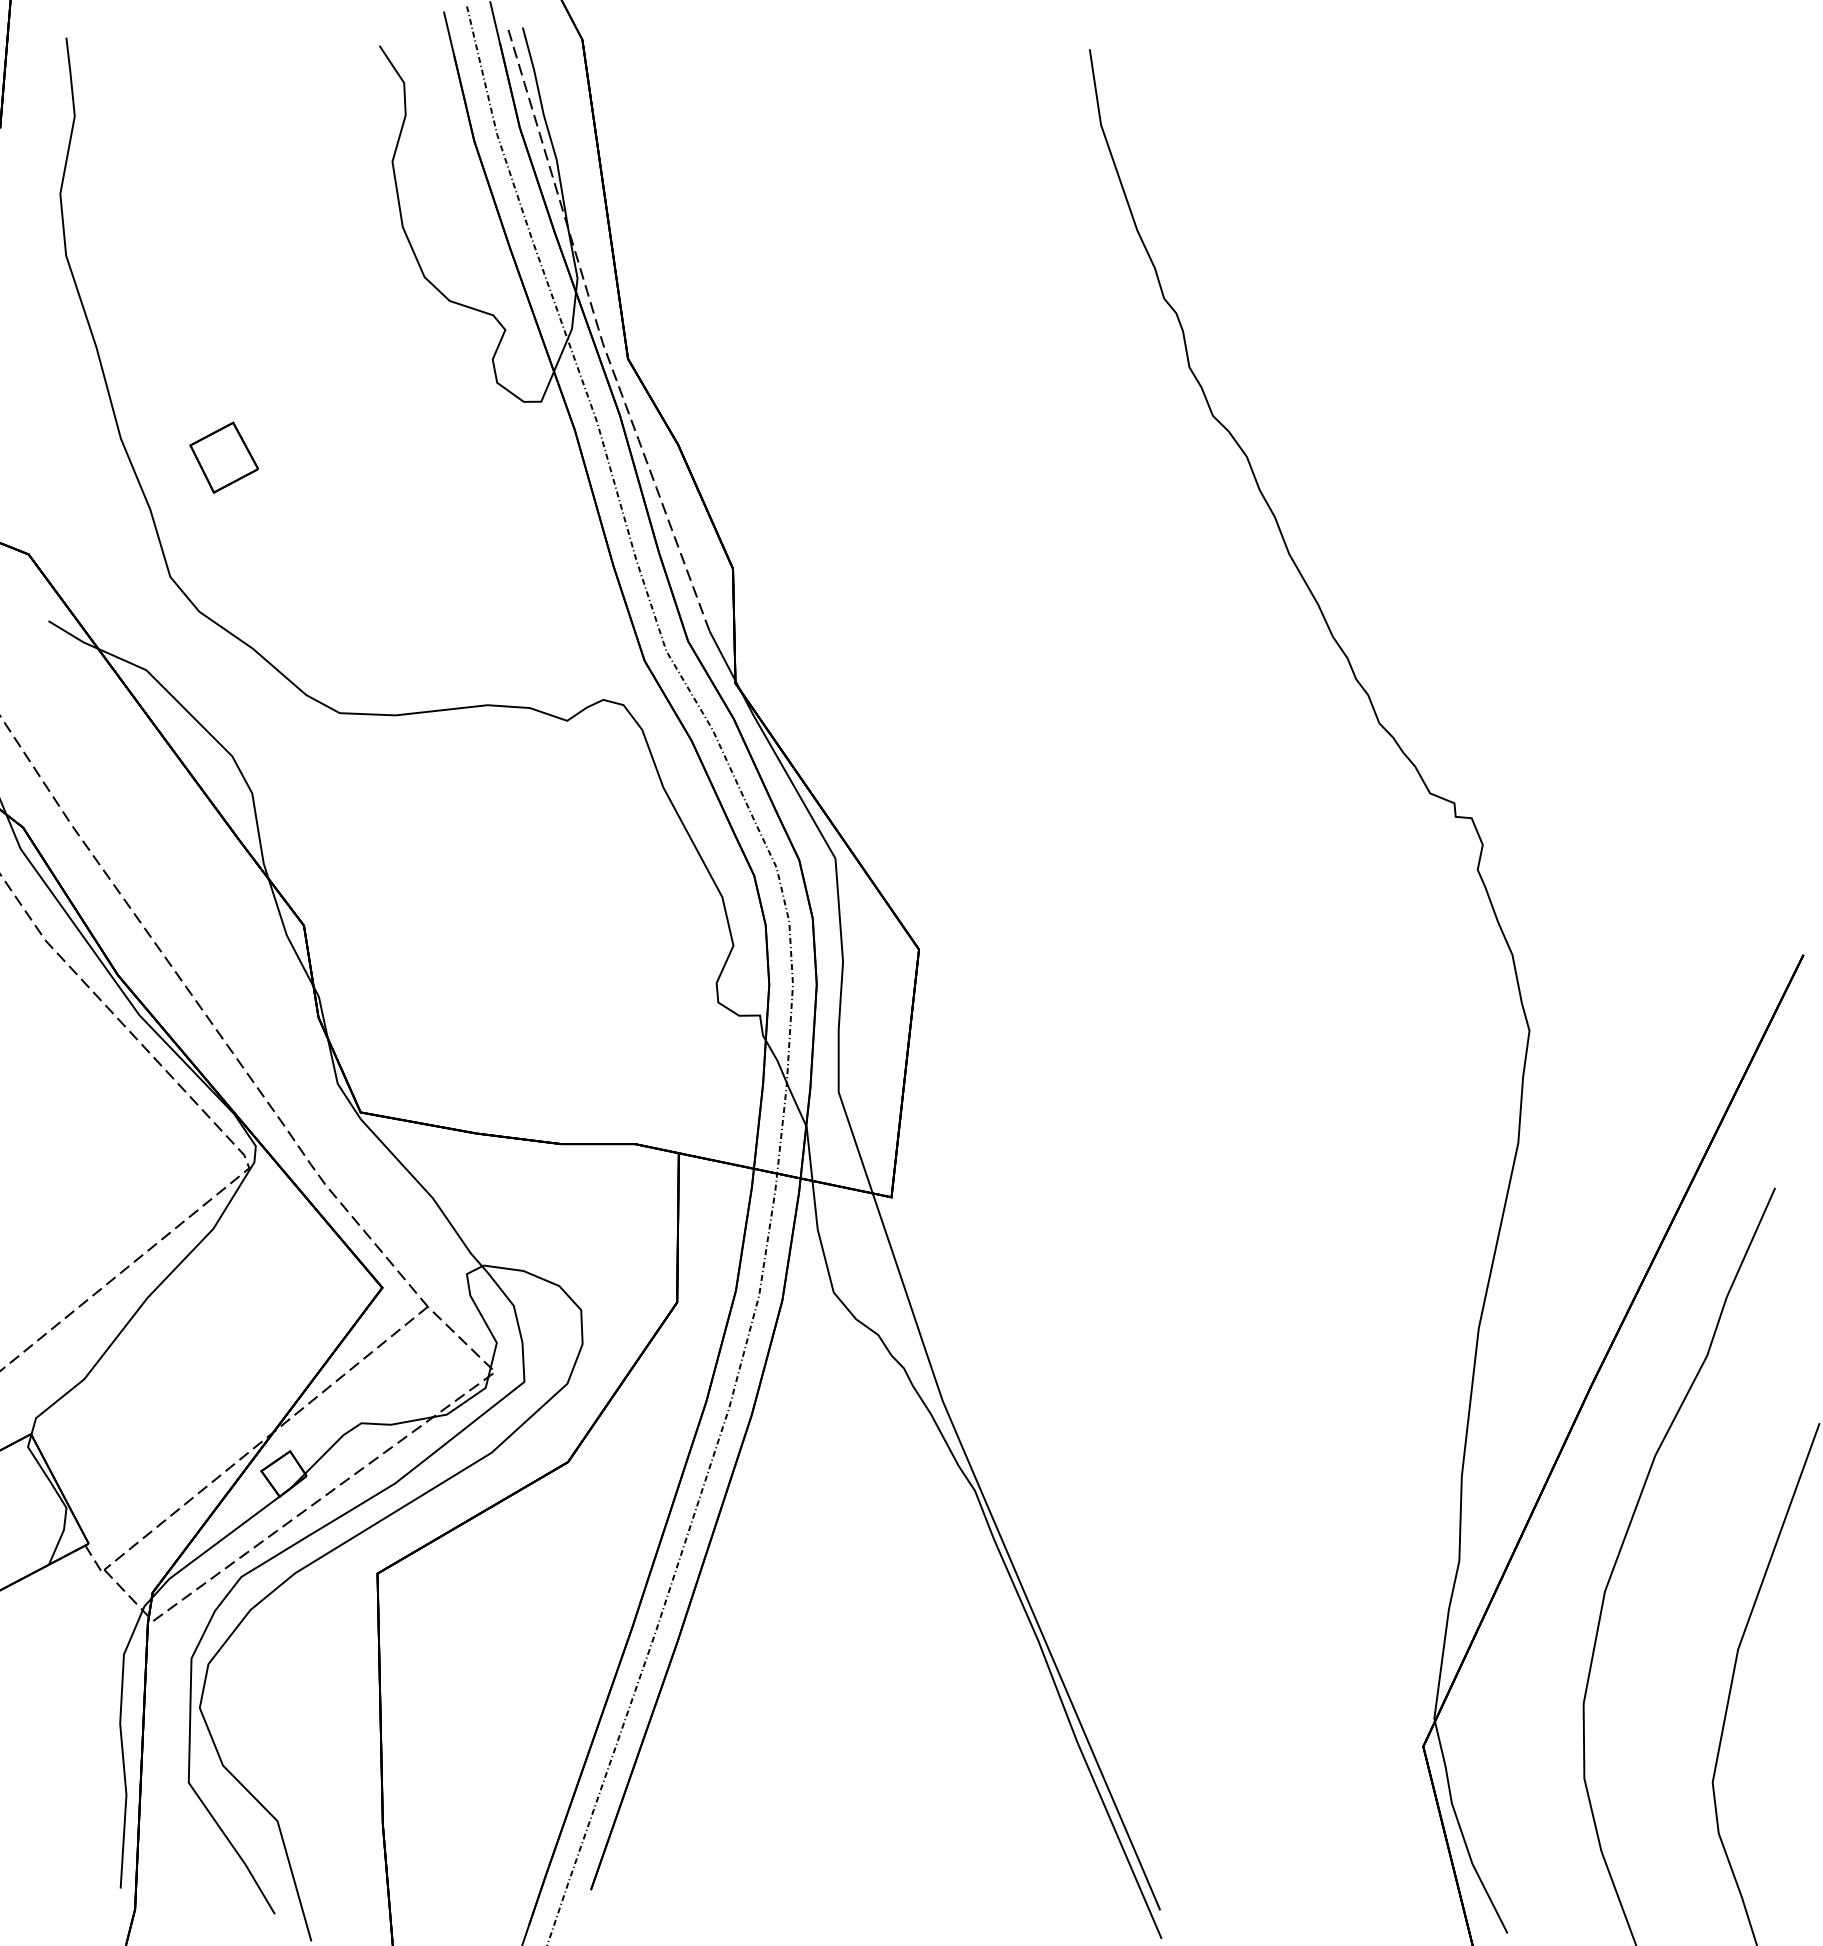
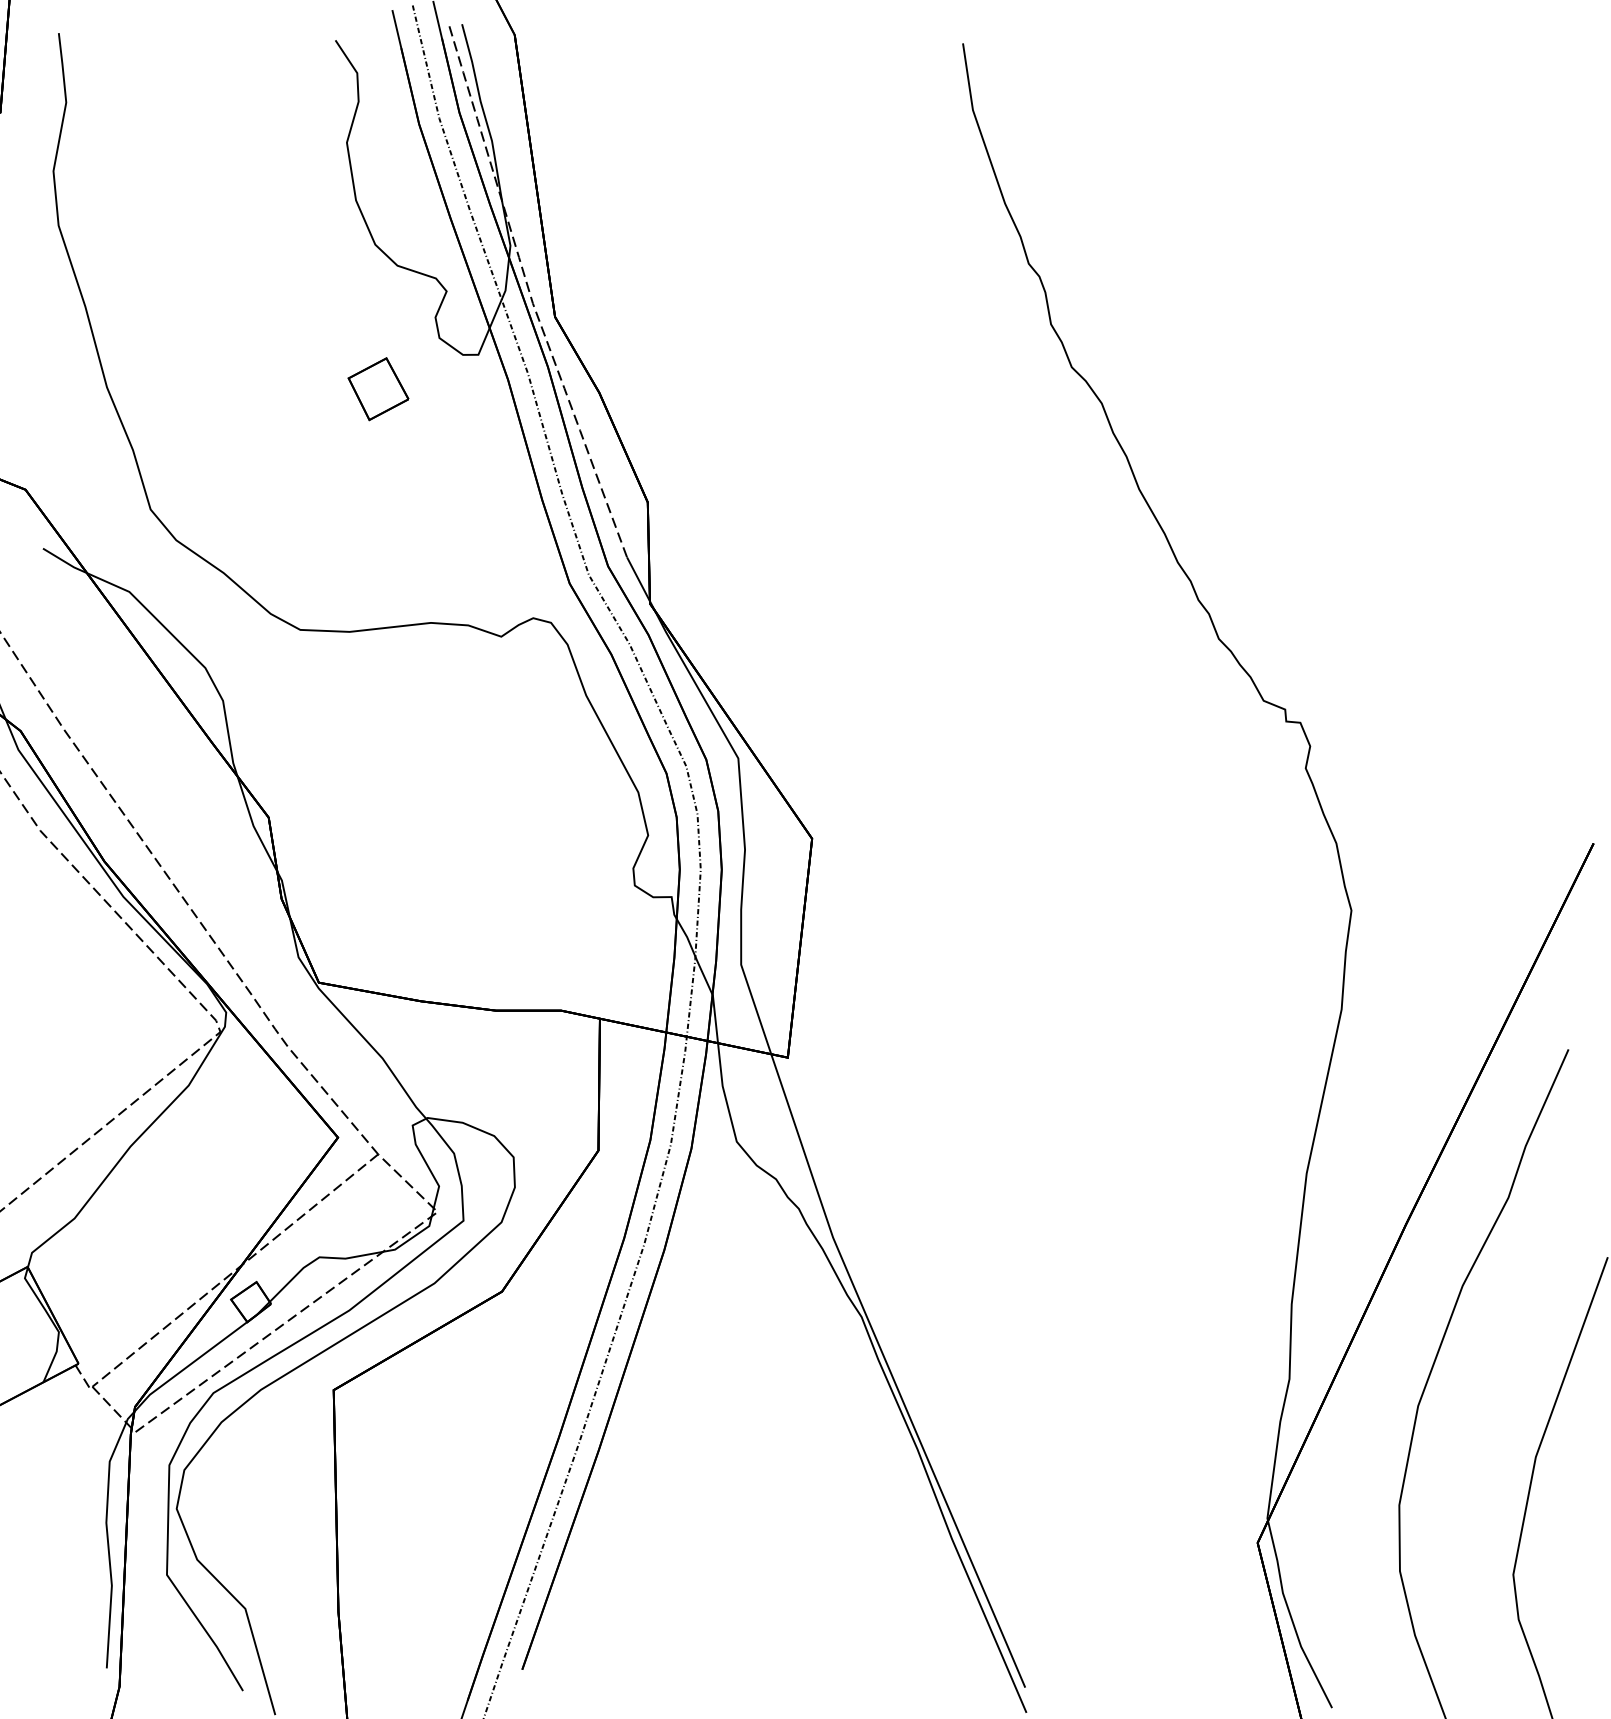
part: (223, 457) -> (377, 389), moved

